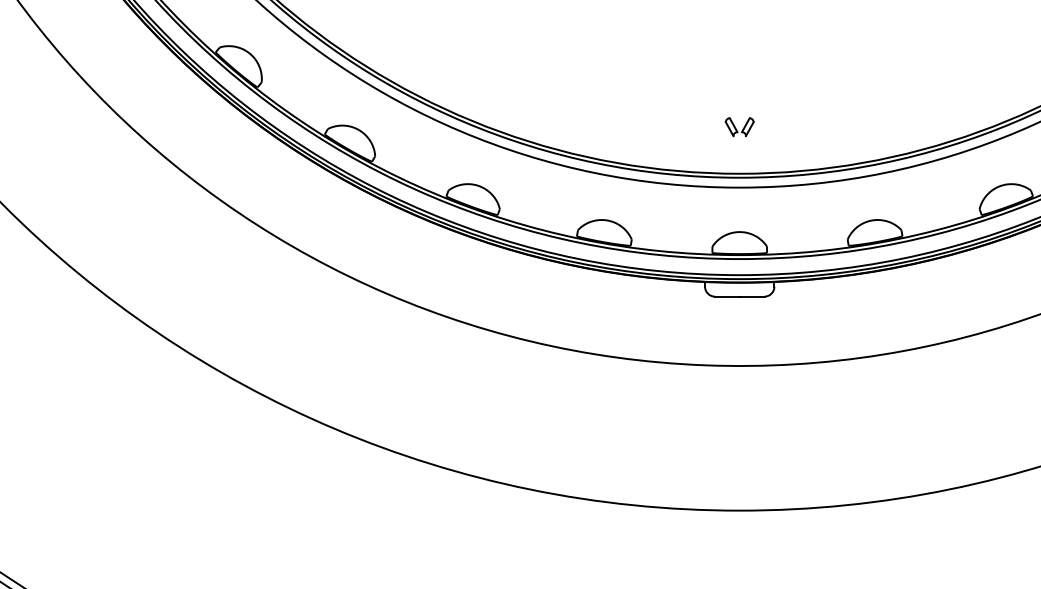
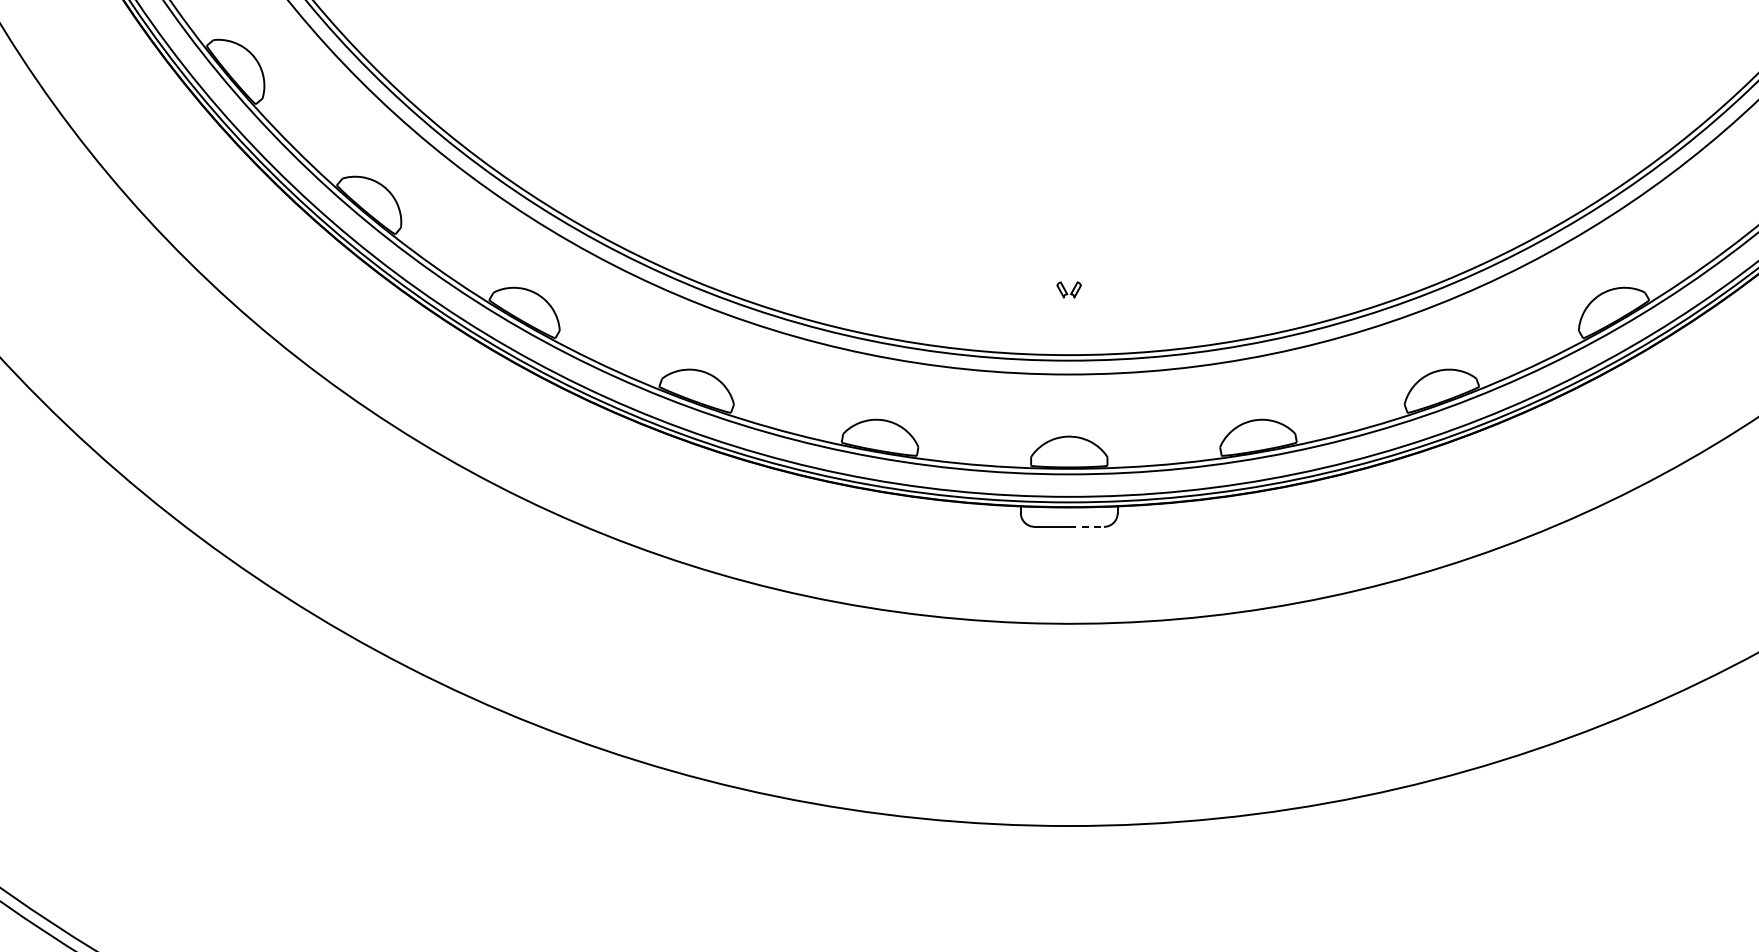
part: (739, 126) -> (1068, 289), size x0.6
line: (752, 296) -> (1087, 526), solid -> dashed

